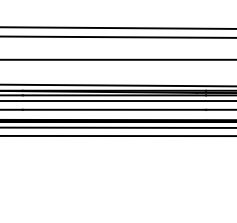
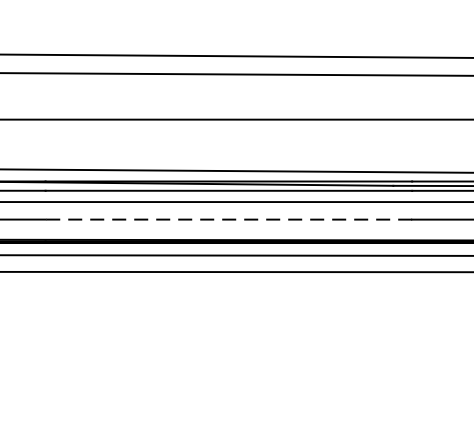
line: (114, 109) -> (229, 219), solid -> dashed

